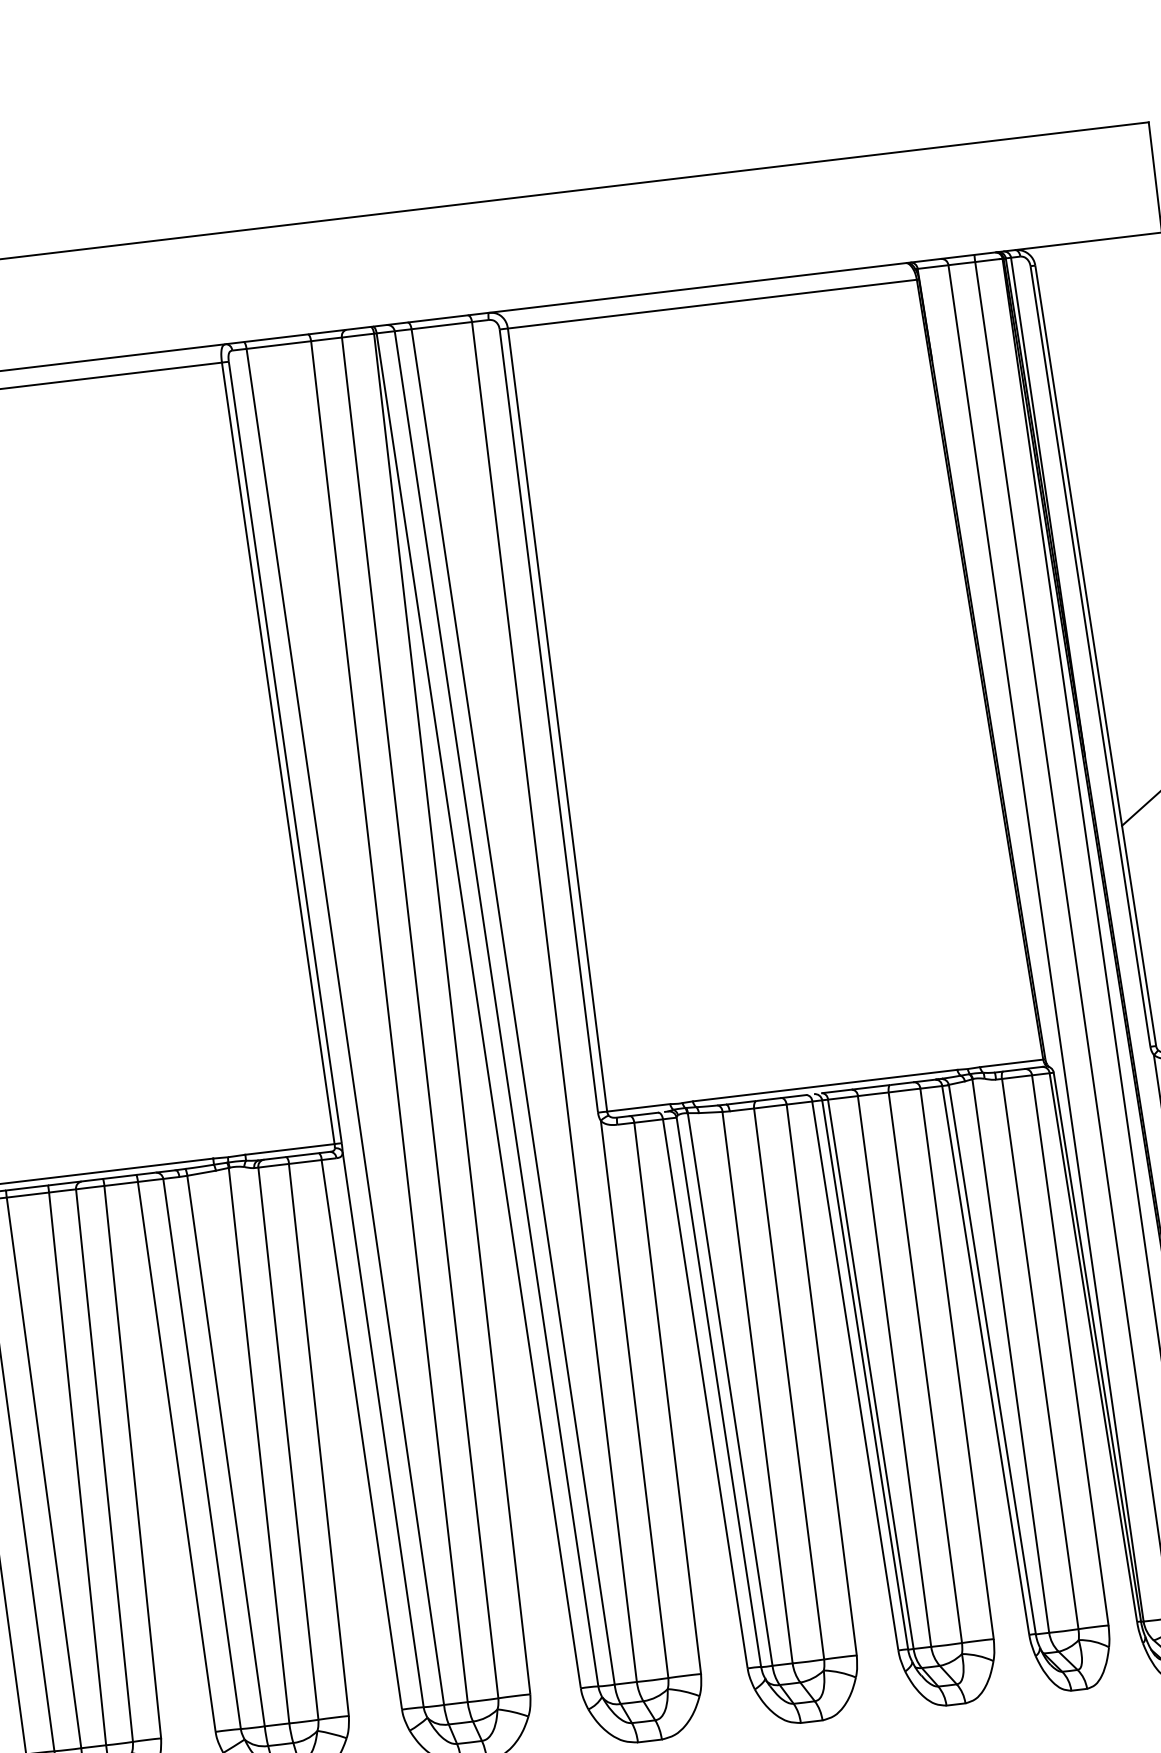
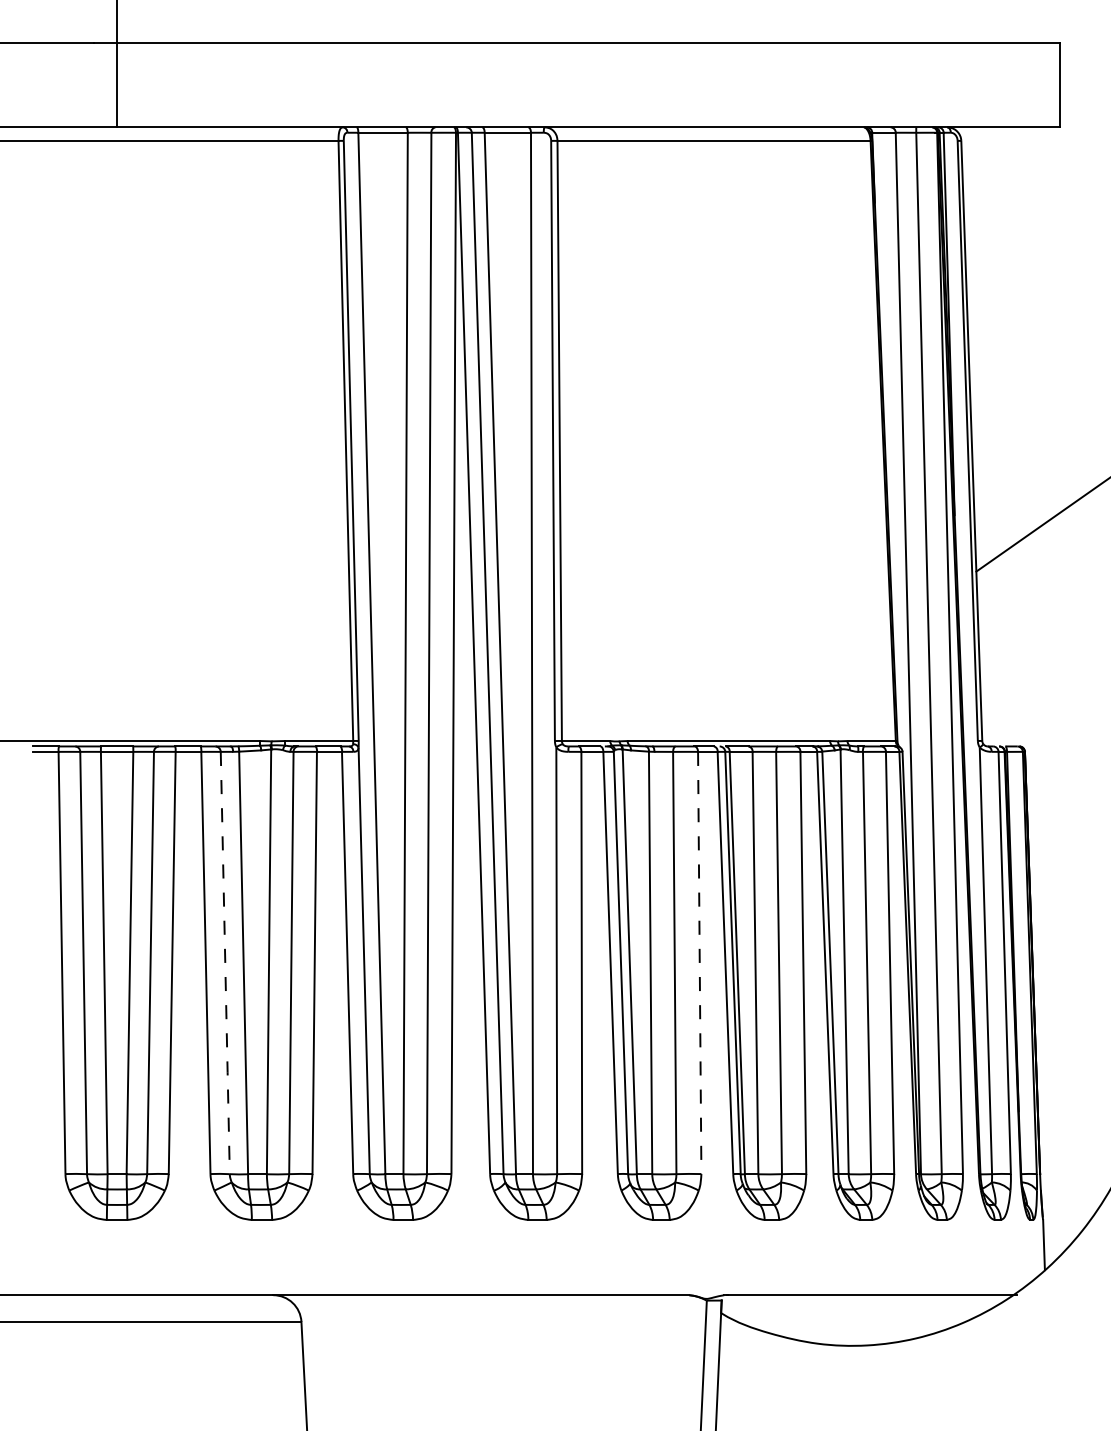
line: (821, 1380) -> (699, 963), solid -> dashed
line: (202, 1455) -> (225, 964), solid -> dashed

